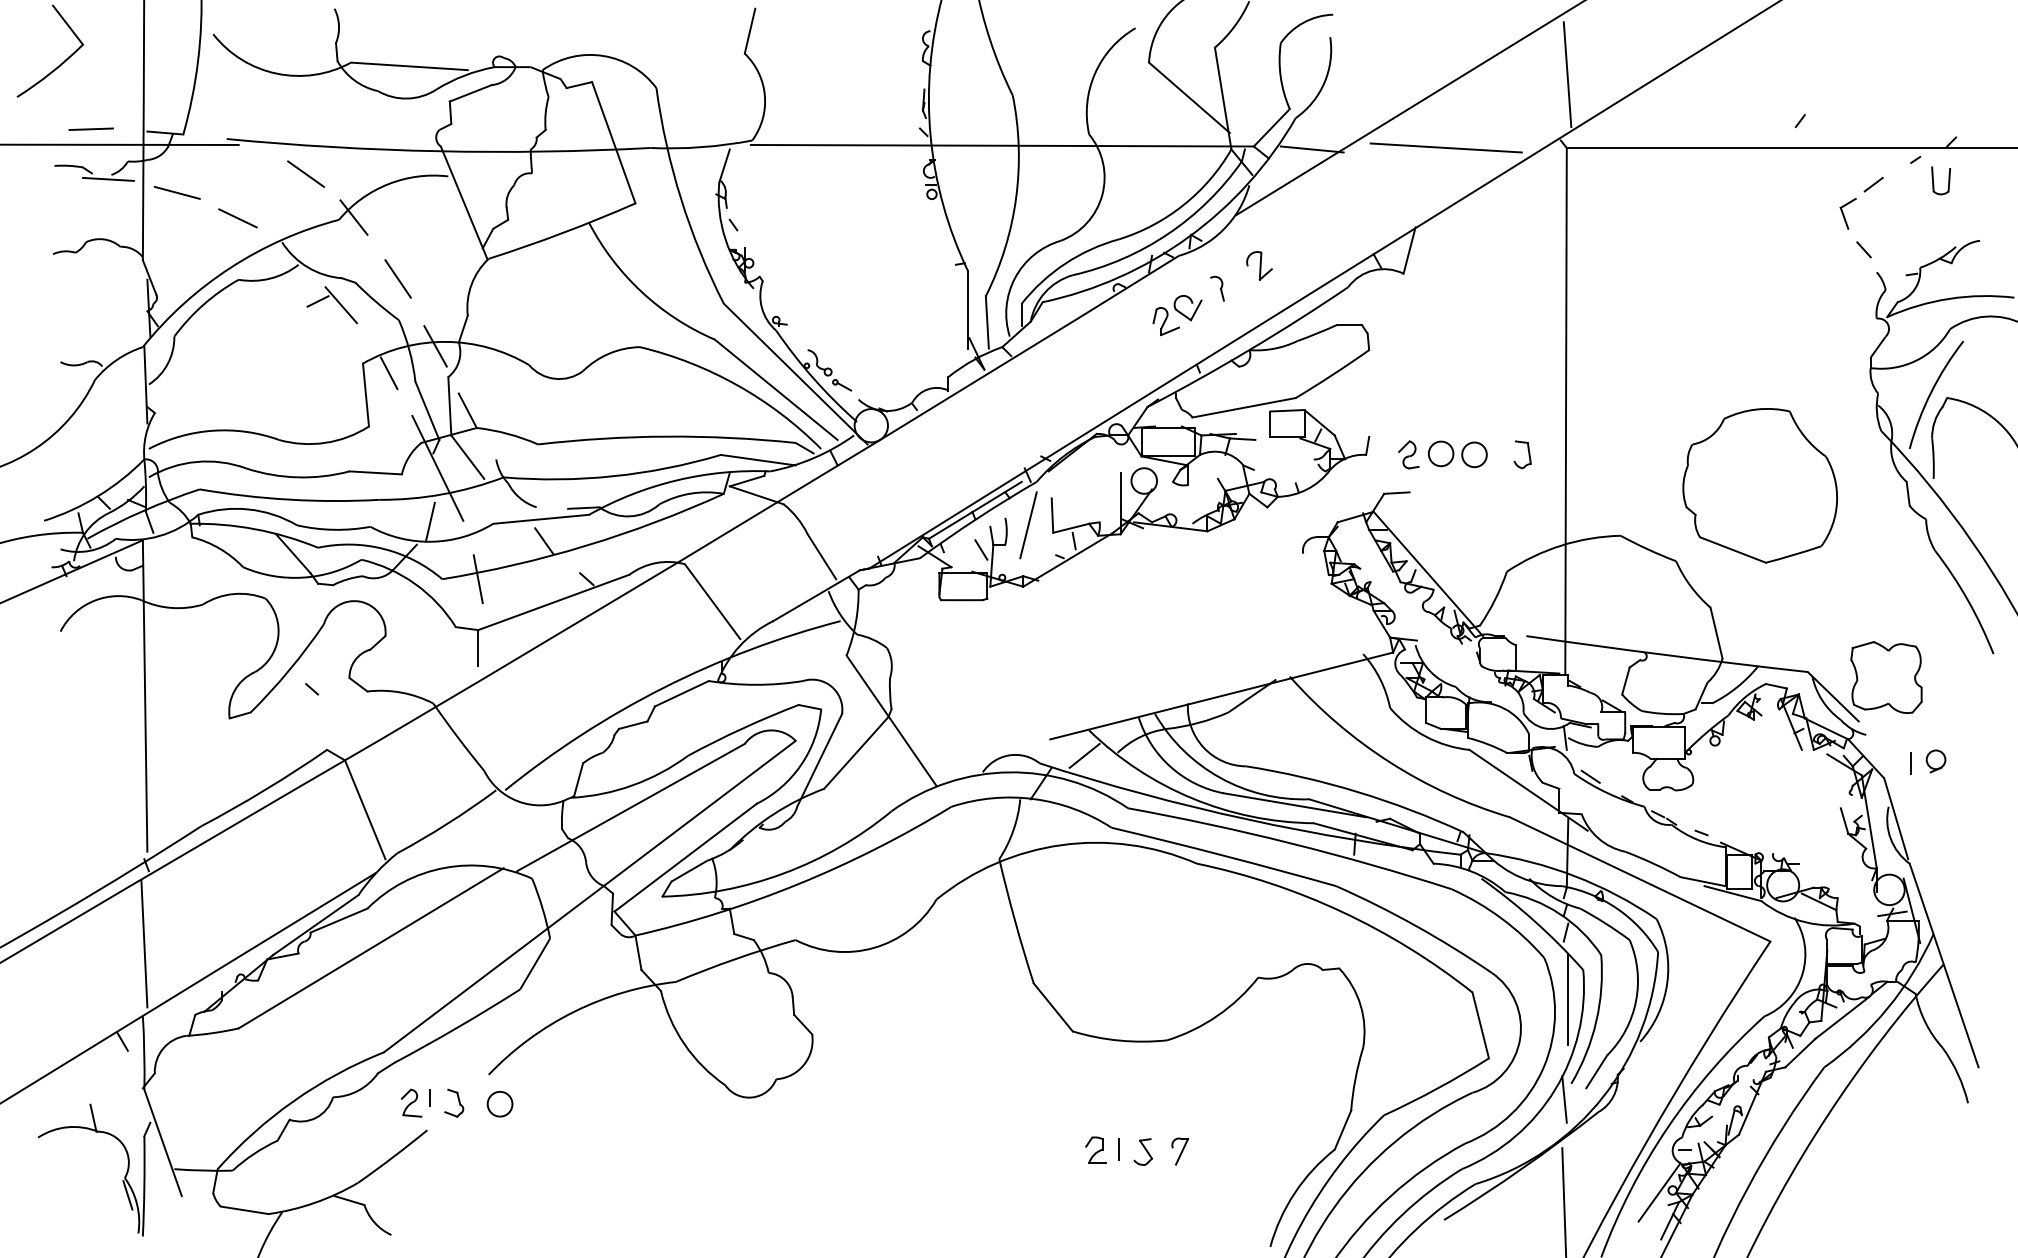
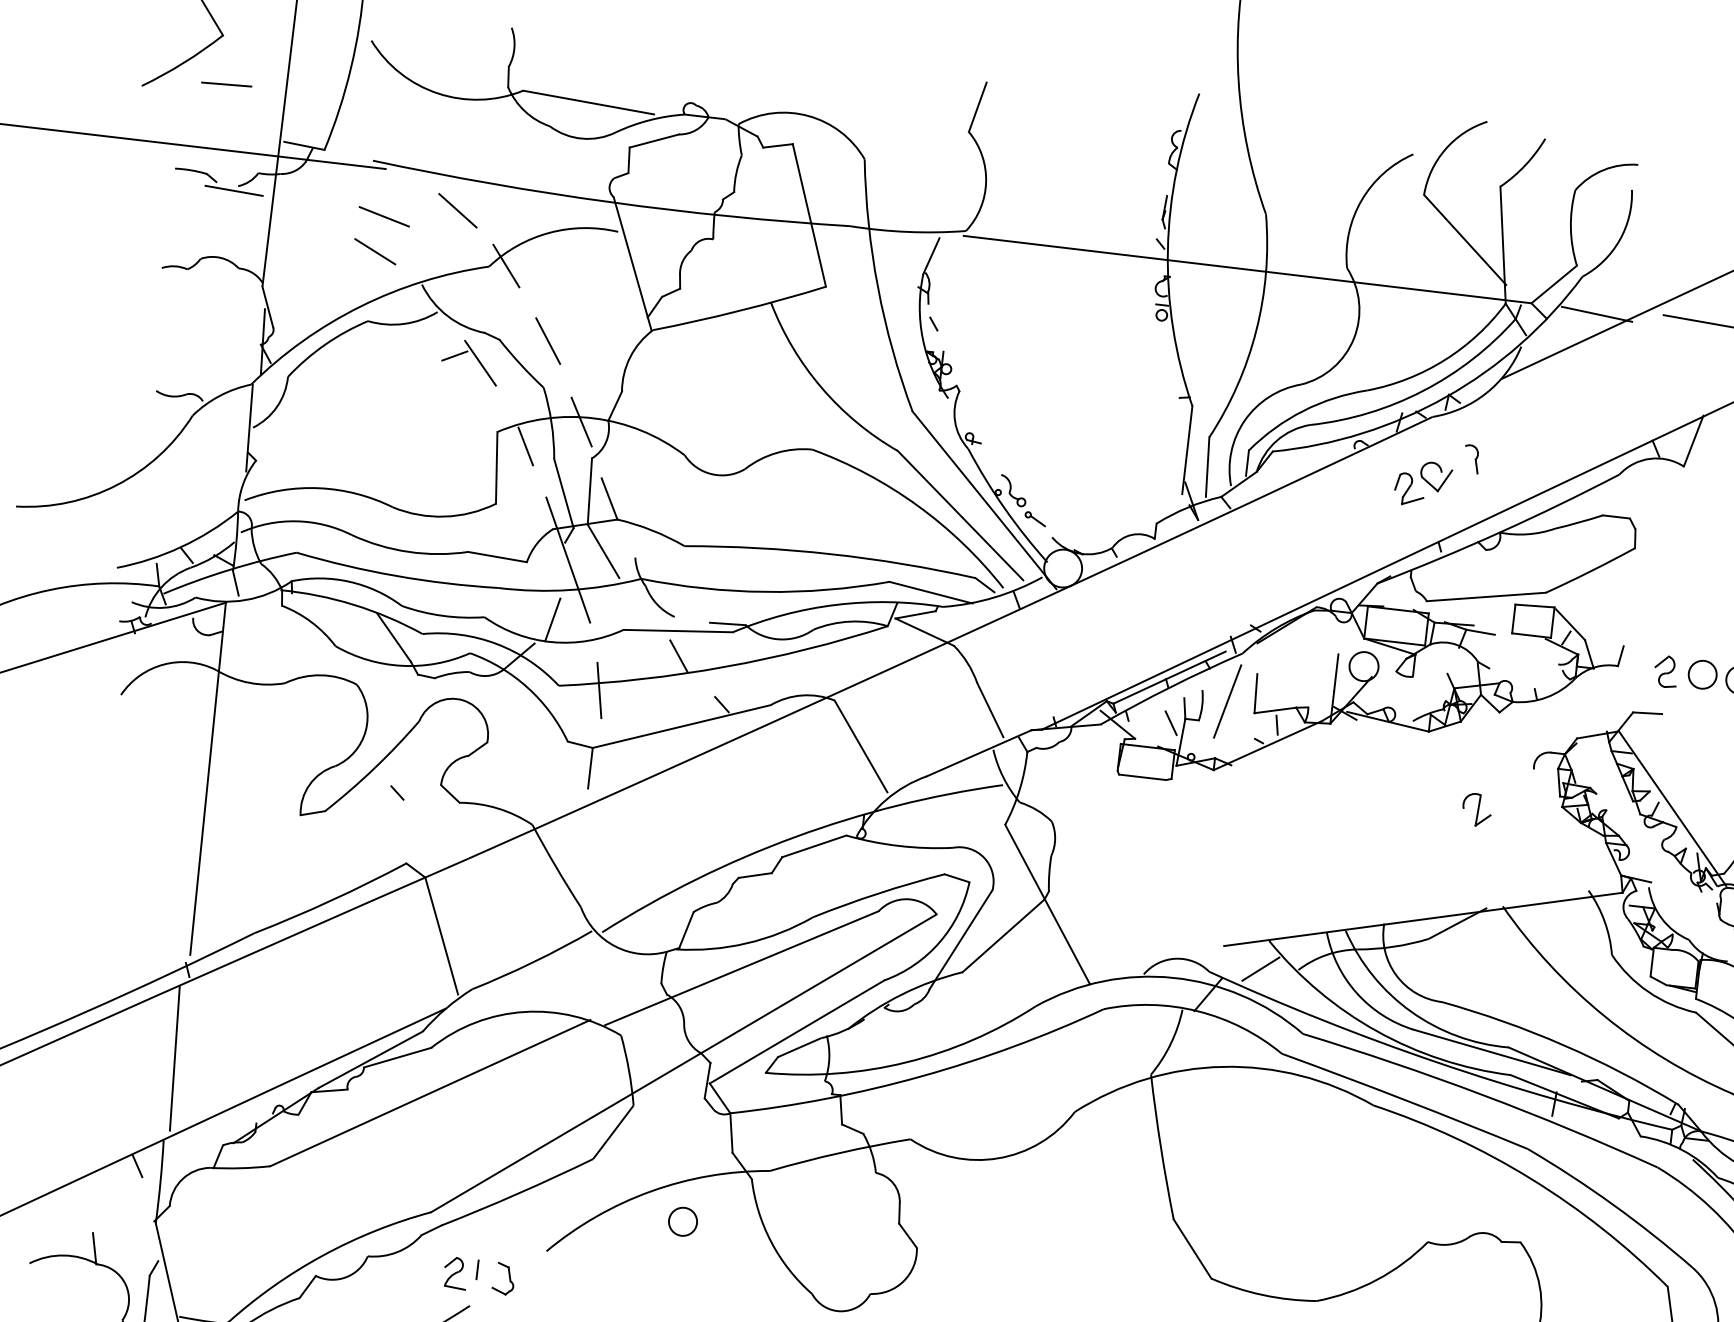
line: (90, 128) -> (226, 83), moved
line: (176, 192) -> (383, 216), moved
part: (1259, 265) -> (1477, 809), moved
circle: (499, 1104) -> (682, 1222), moved

